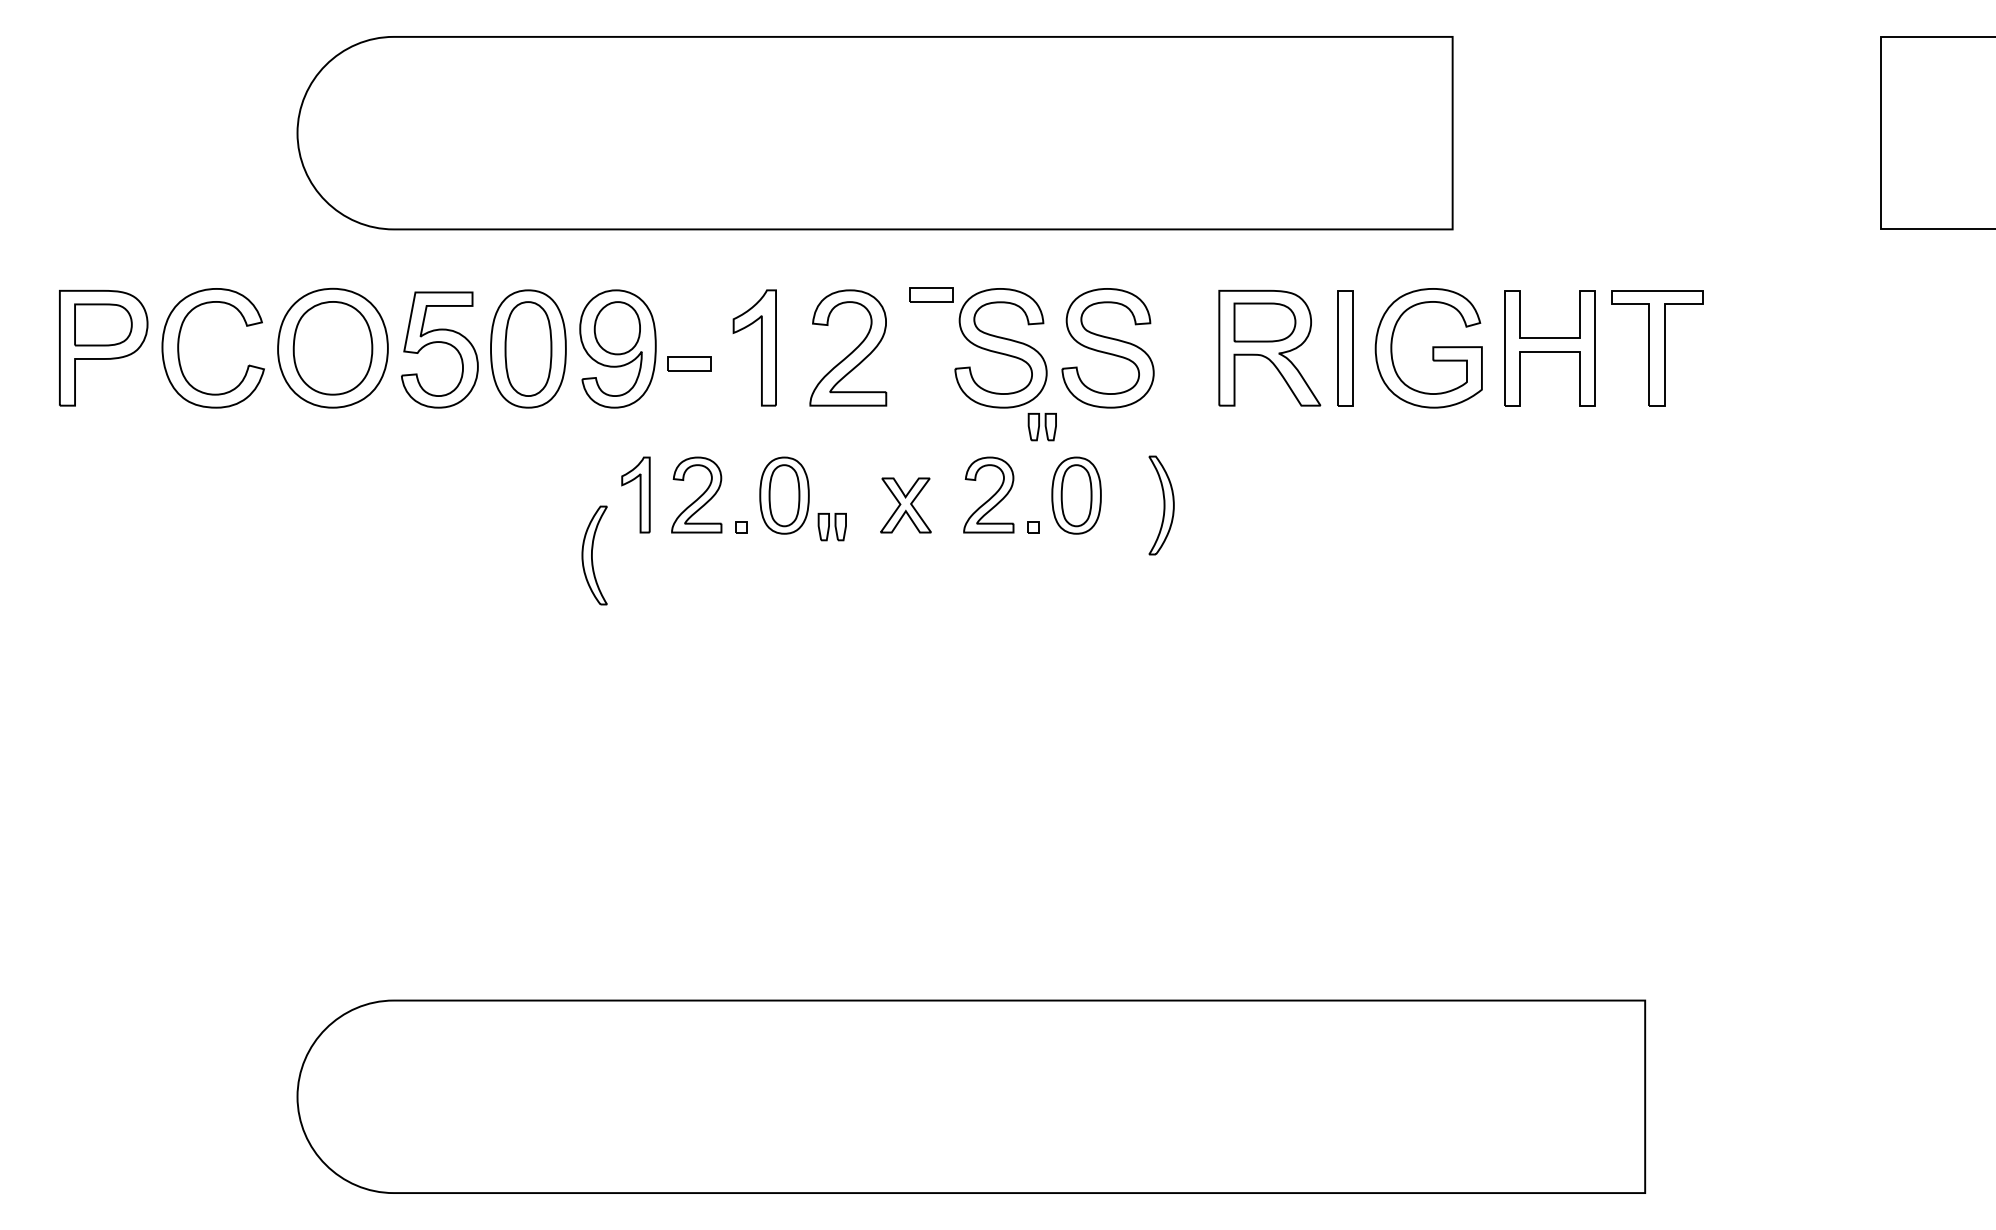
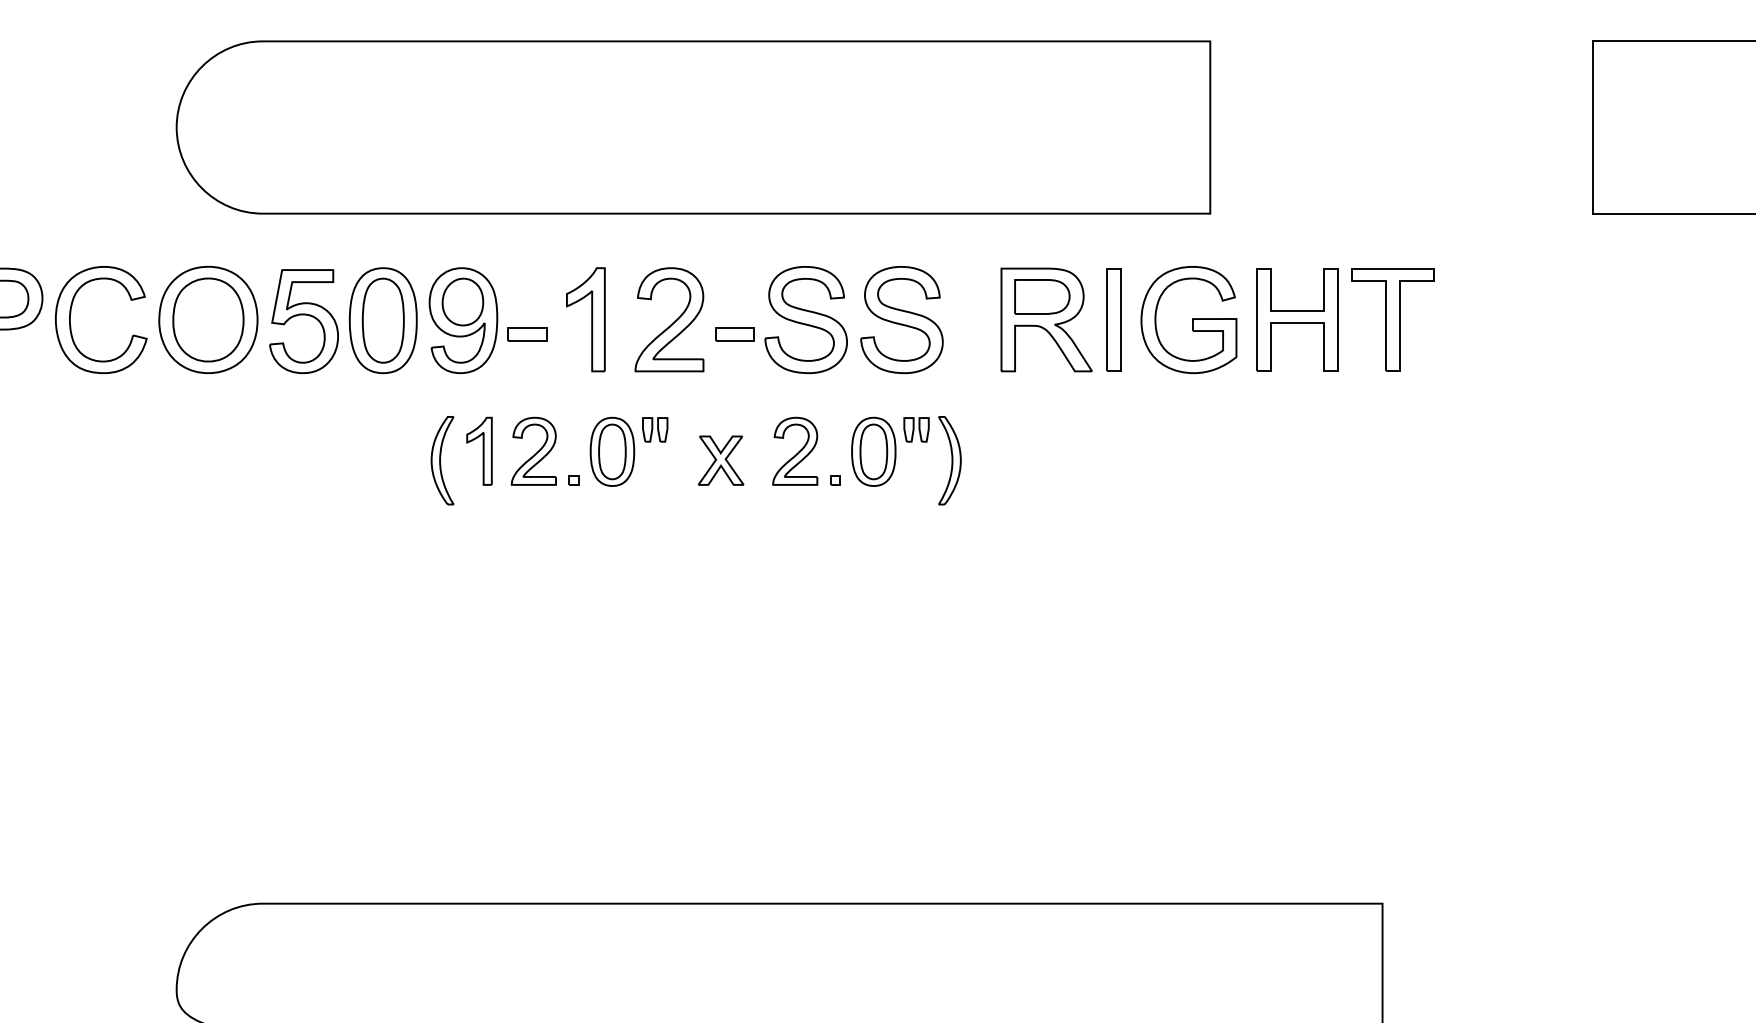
part: (931, 294) -> (735, 333), moved
part: (1041, 427) -> (915, 430), moved
part: (831, 527) -> (654, 430), moved
part: (594, 555) -> (442, 460), moved

